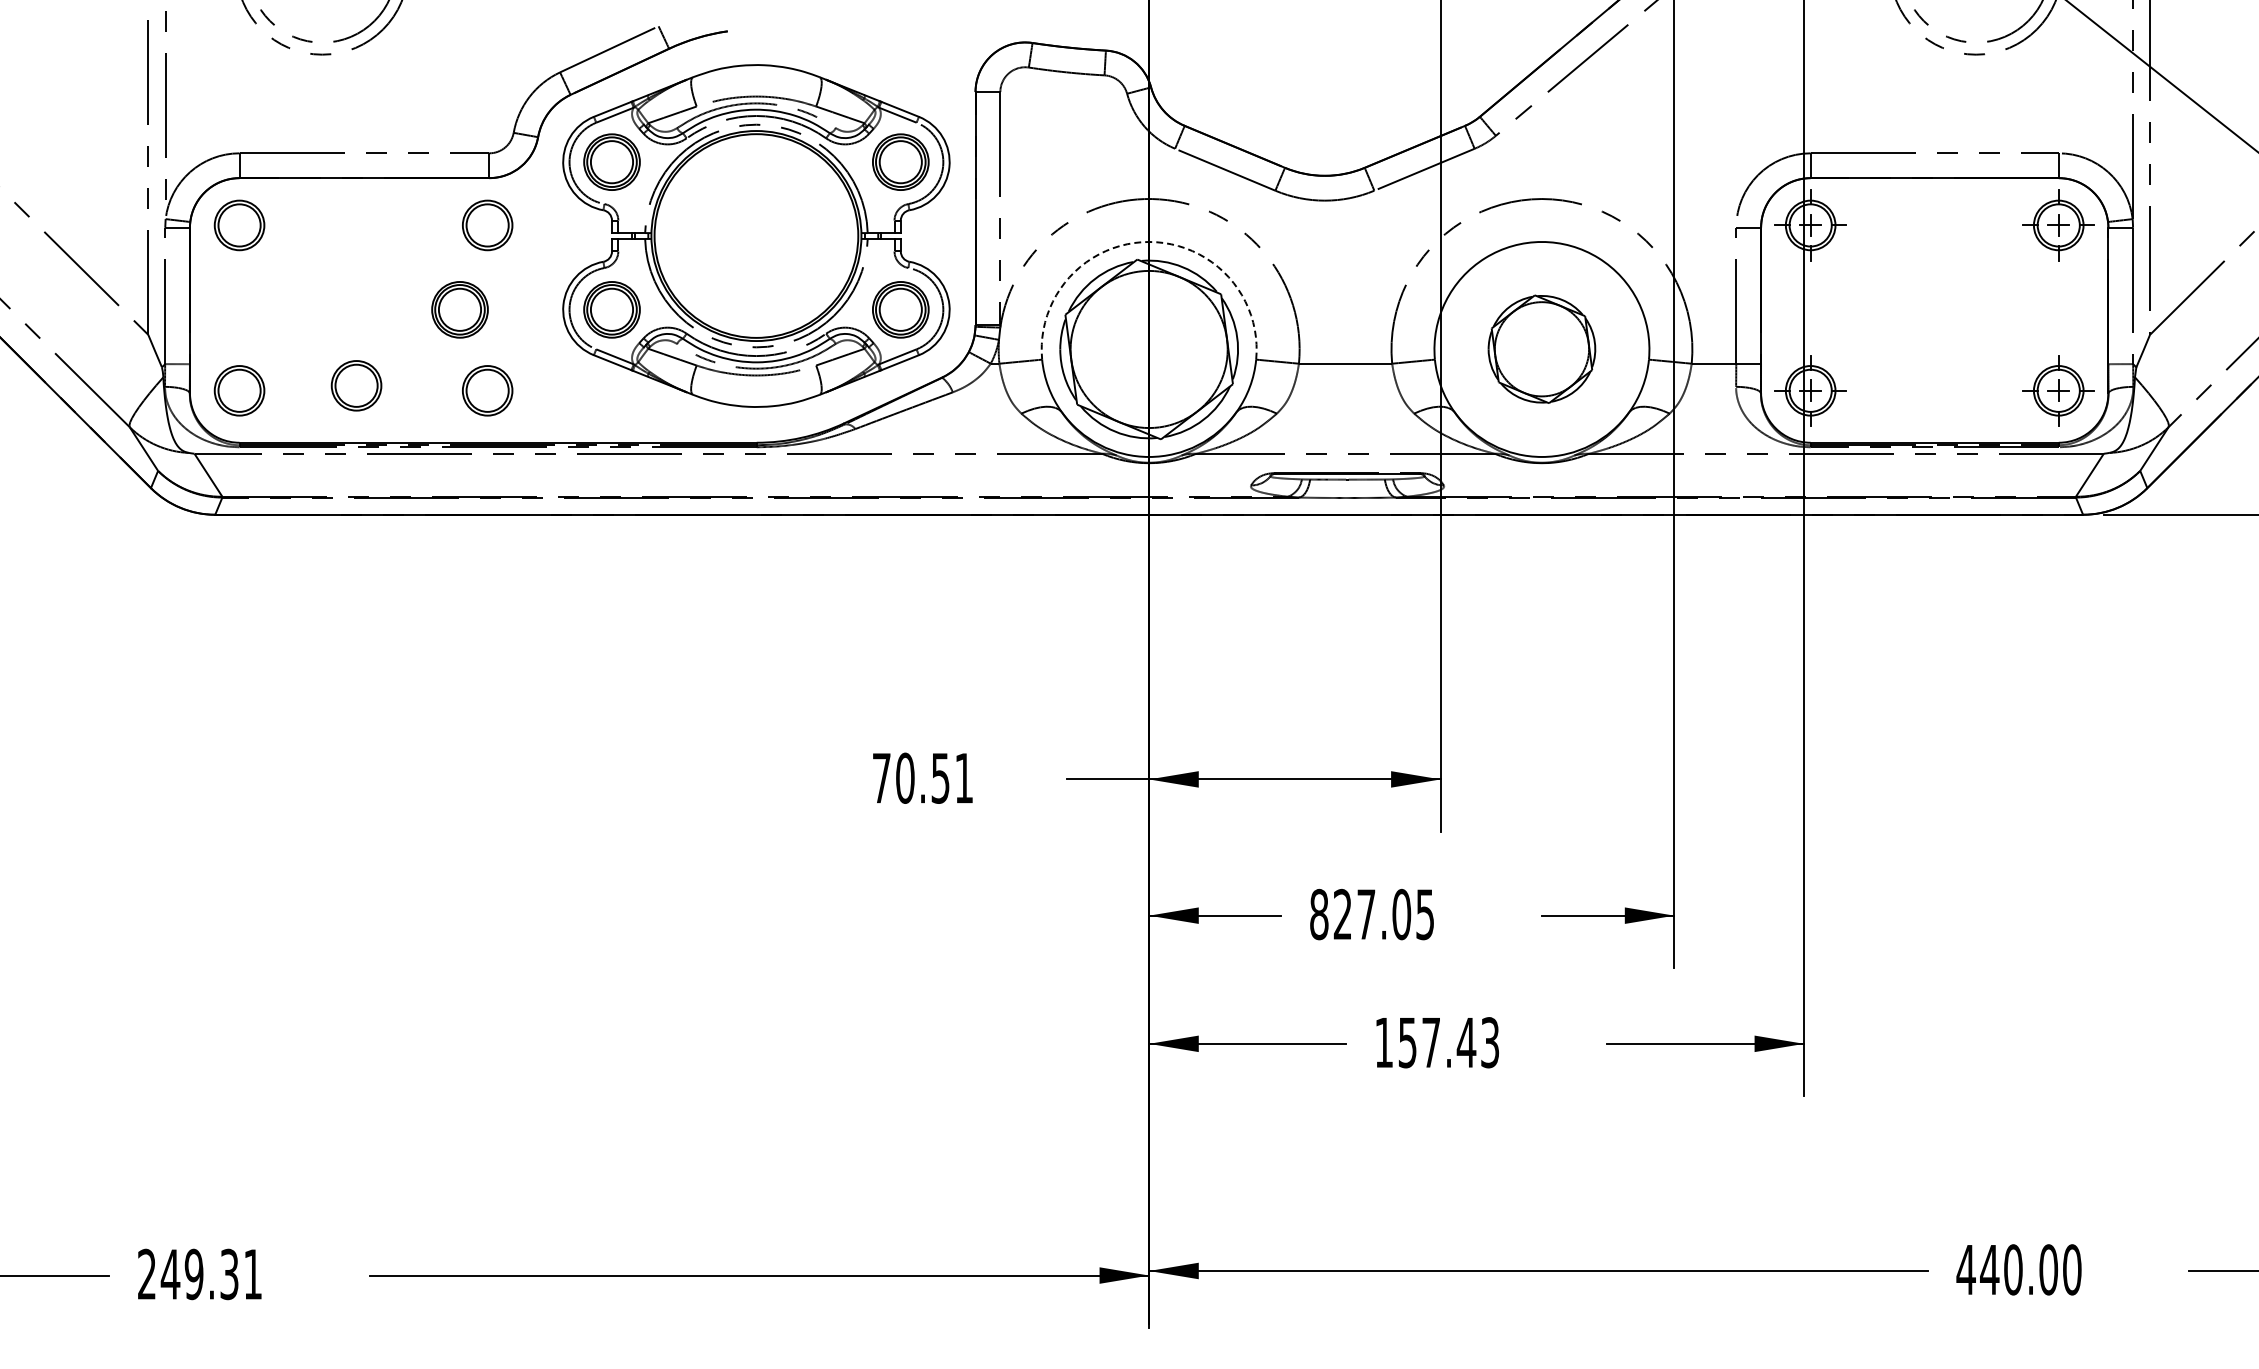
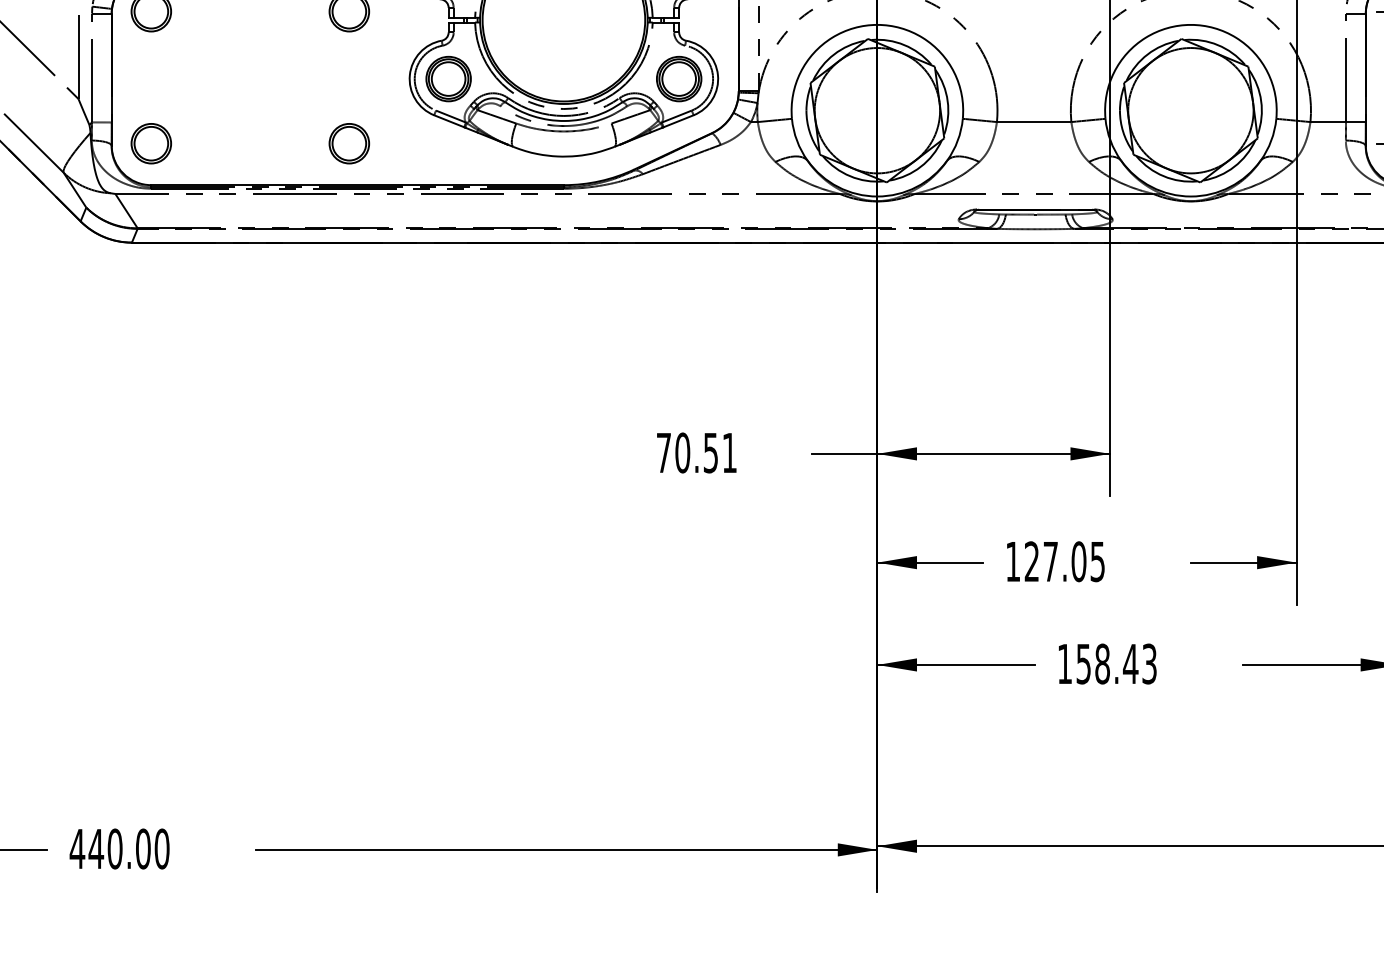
arc: (1149, 241) -> (877, 24), dashed -> solid
part: (459, 309) -> (326, 78), removed
part: (1541, 348) -> (1190, 109), size x1.67
part: (356, 385) -> (244, 139), removed
text: (1319, 914) -> (1013, 561), 827.05 -> 127.05
text: (1431, 1042) -> (1102, 663), 157.43 -> 158.43
text: (199, 1274) -> (119, 849), 249.31 -> 440.00

